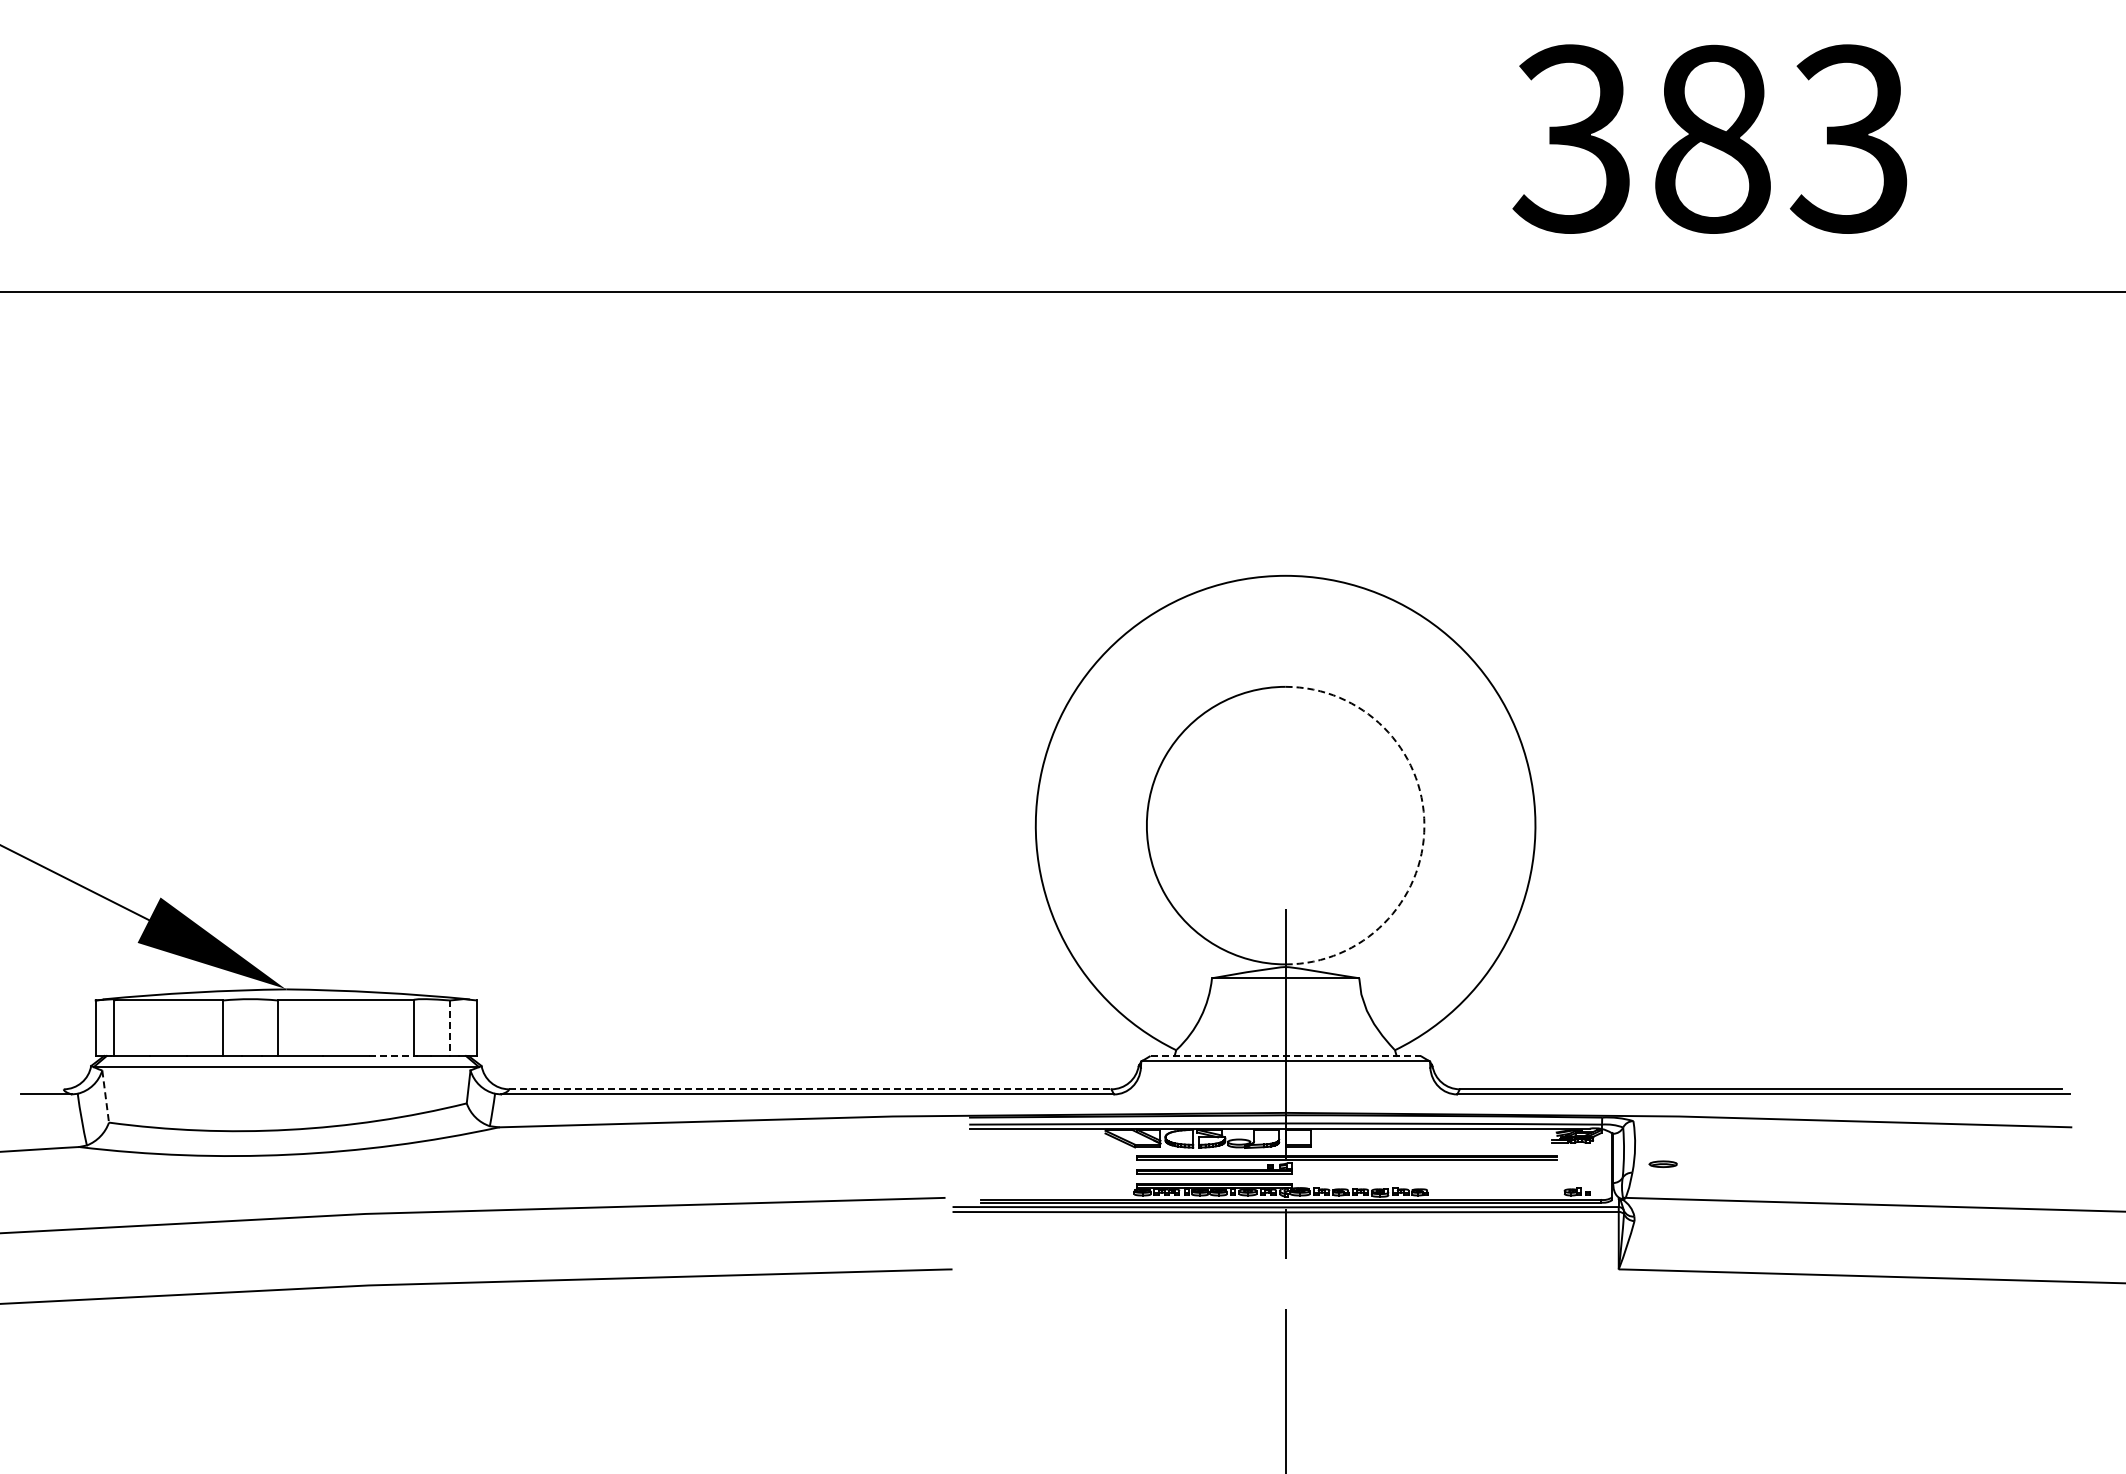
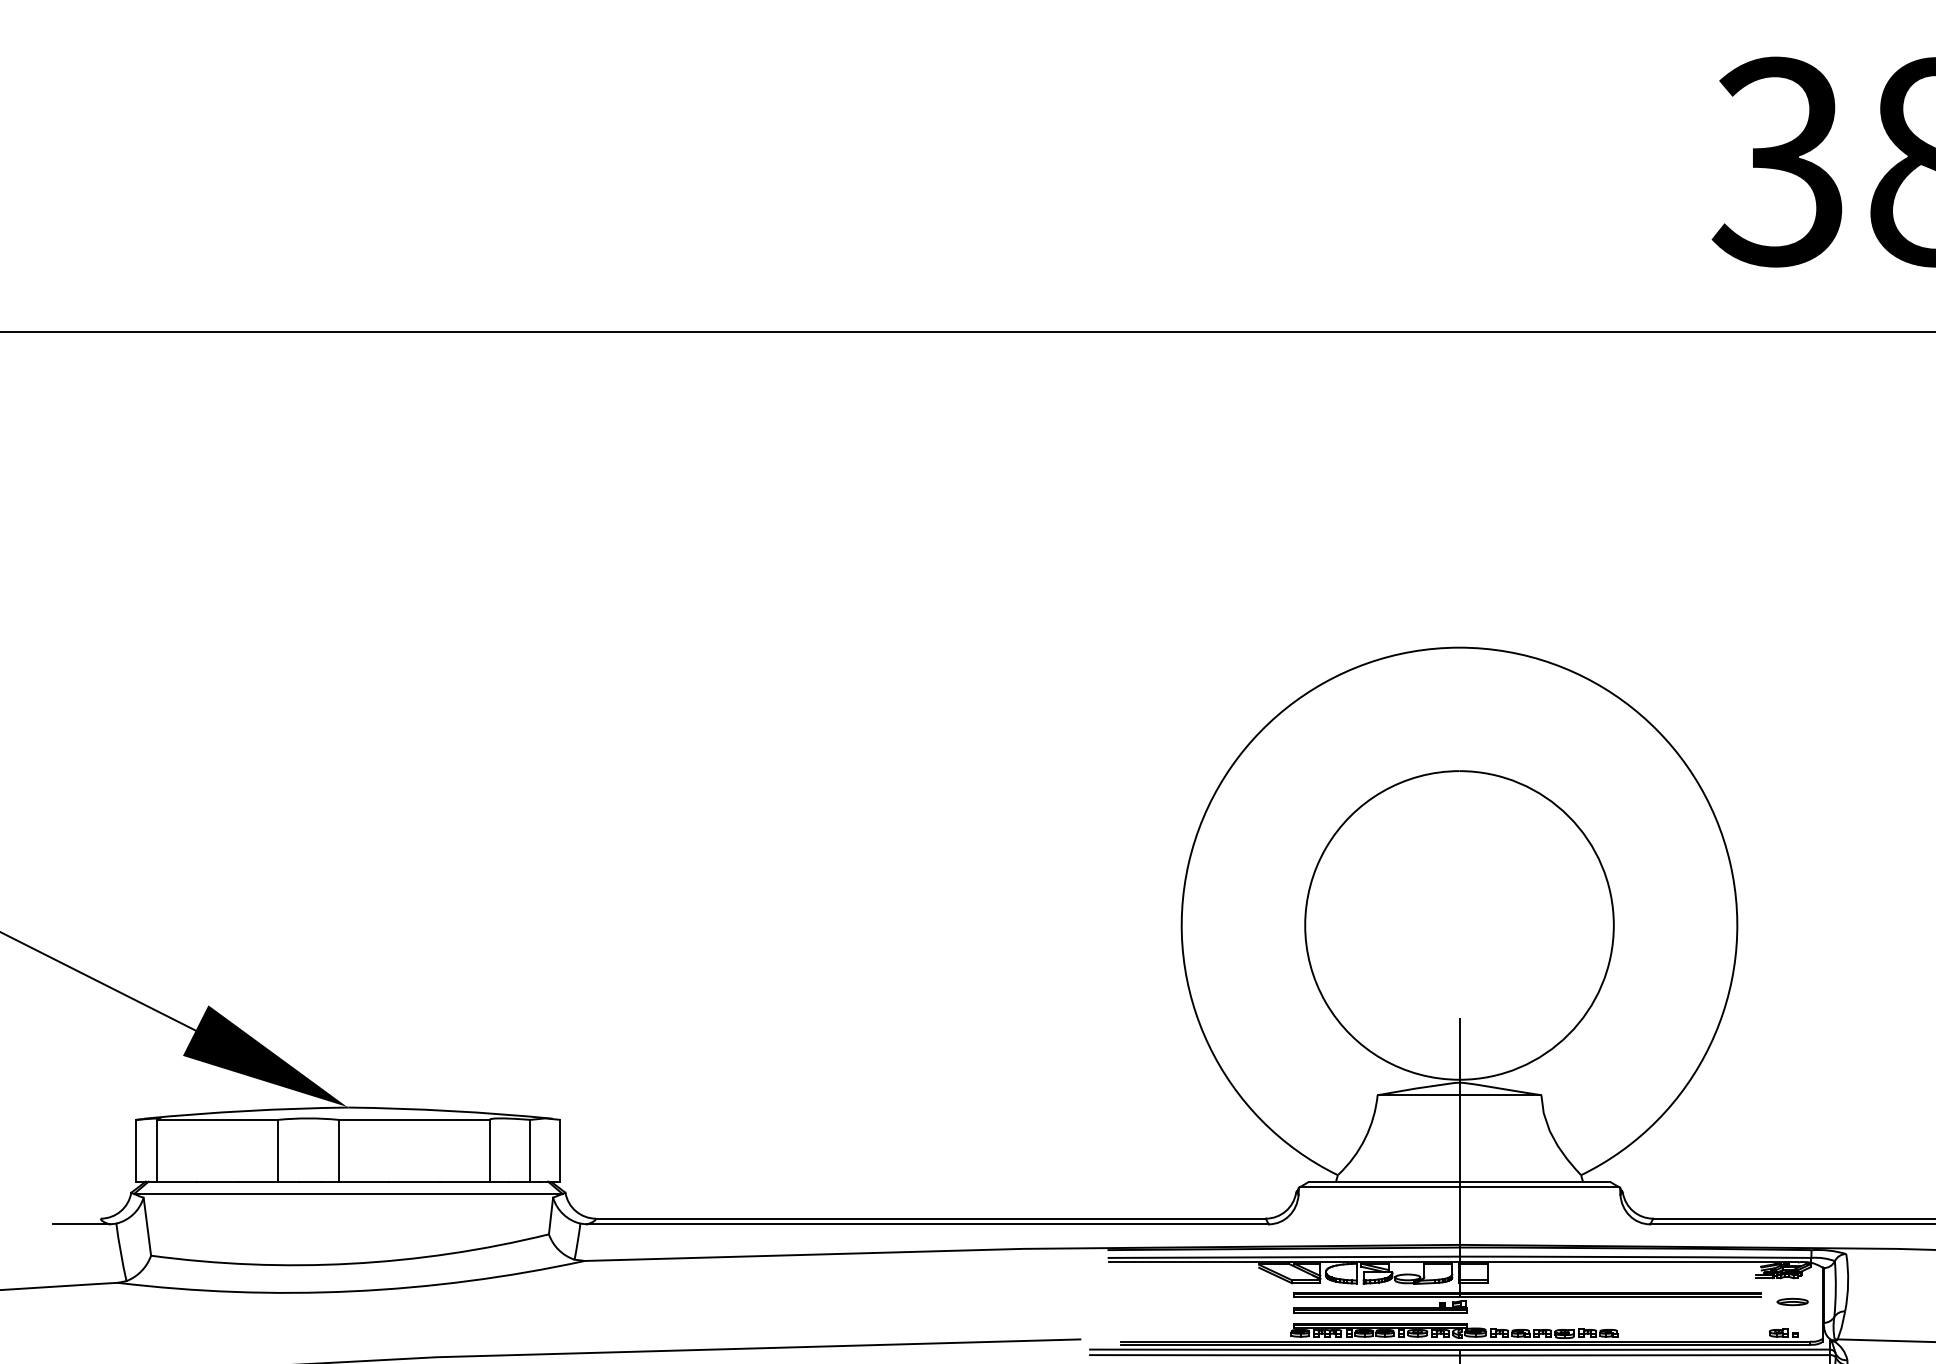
arc: (1424, 825) -> (1613, 925), dashed -> solid
line: (450, 1028) -> (530, 1151), dashed -> solid
line: (391, 1056) -> (465, 1182), dashed -> solid
line: (1286, 1056) -> (1460, 1182), dashed -> solid
line: (810, 1089) -> (931, 1218), dashed -> solid
line: (105, 1097) -> (147, 1227), dashed -> solid
part: (1662, 1163) -> (1791, 1301), moved

